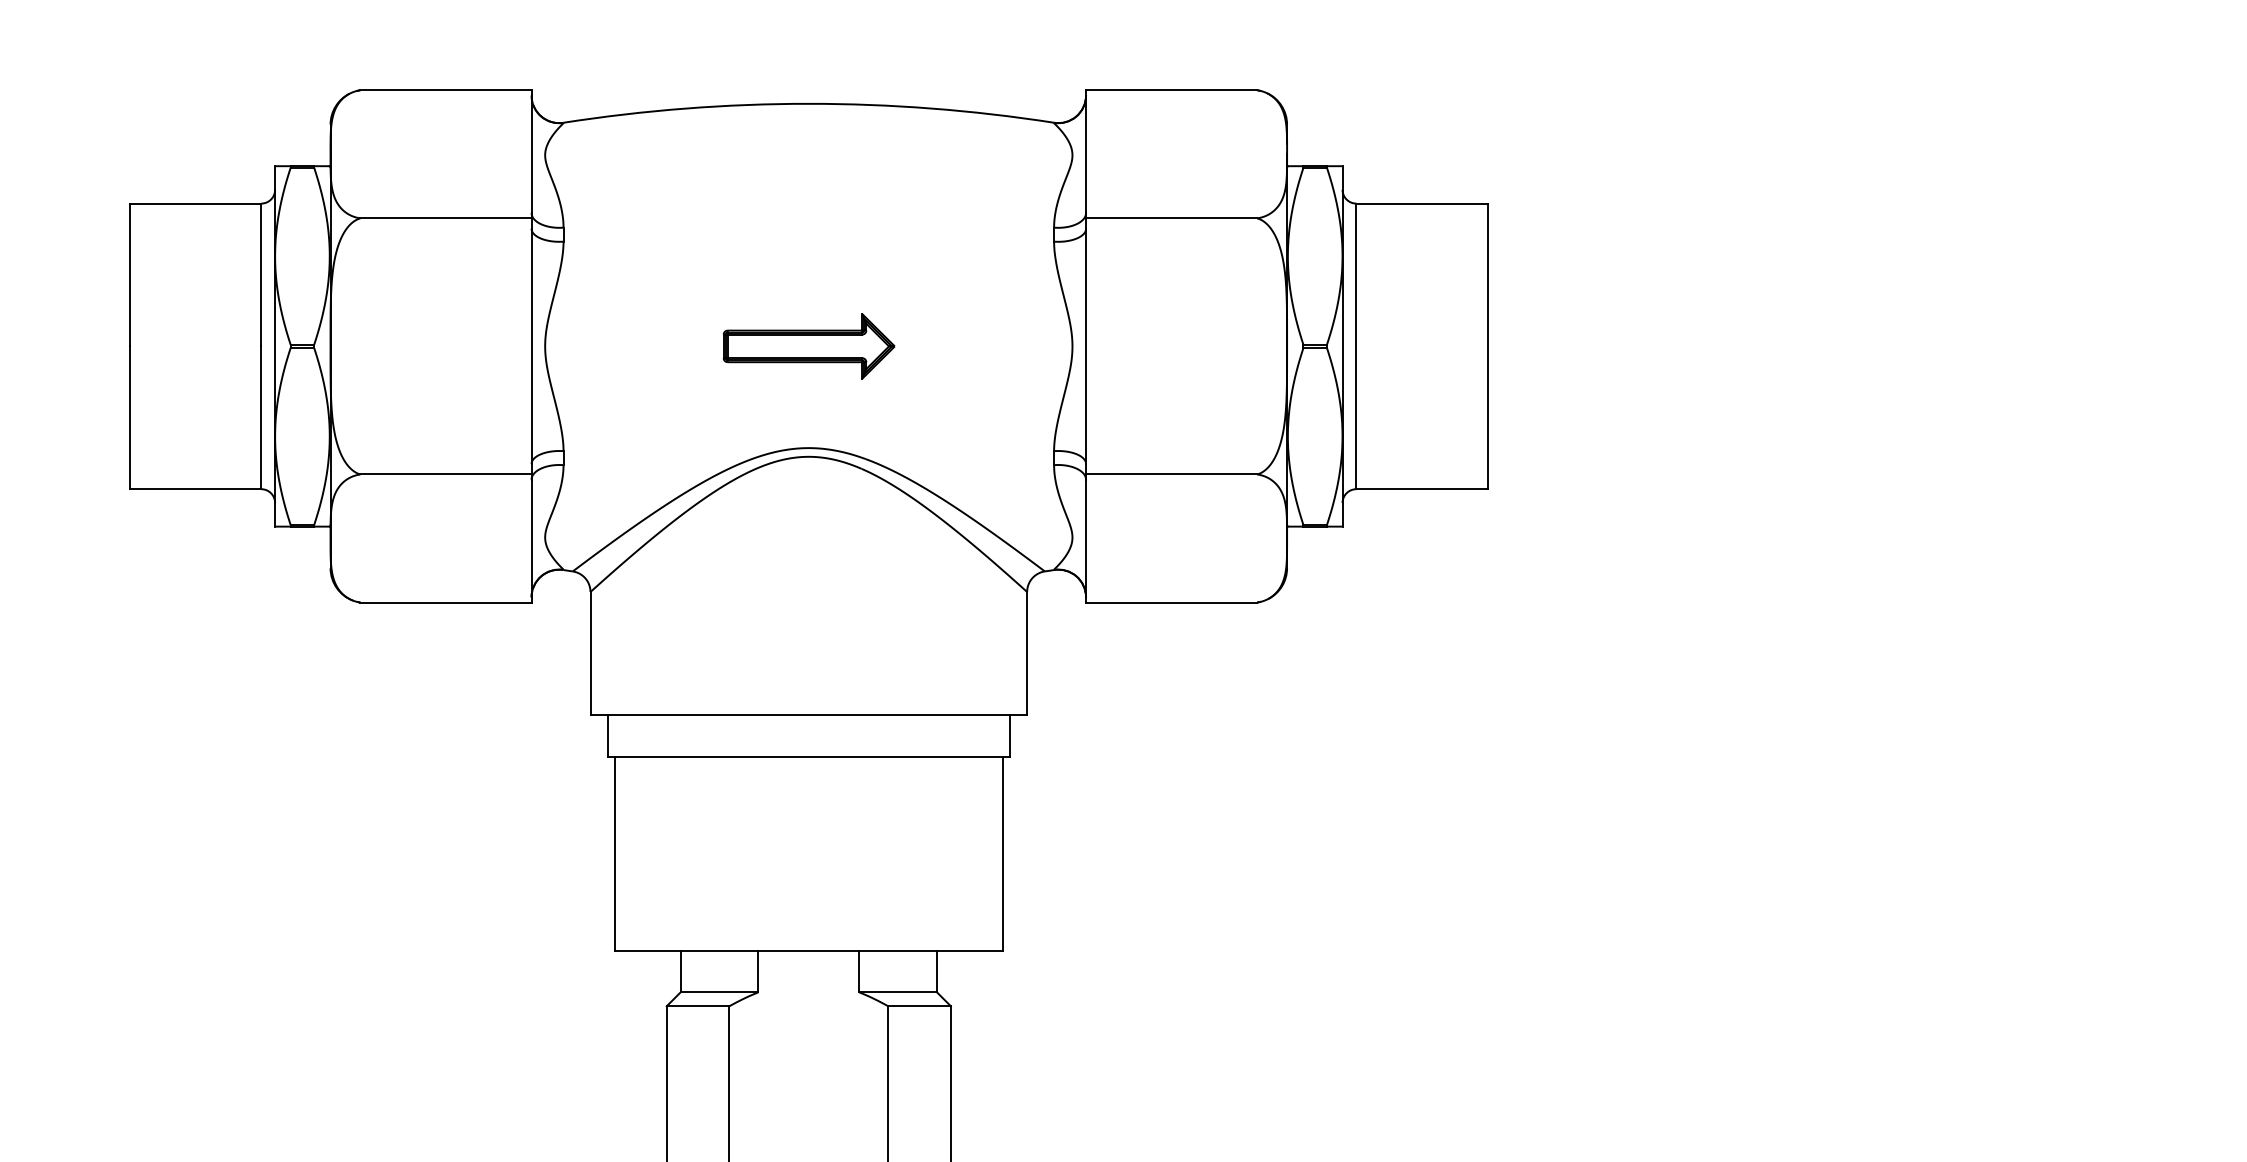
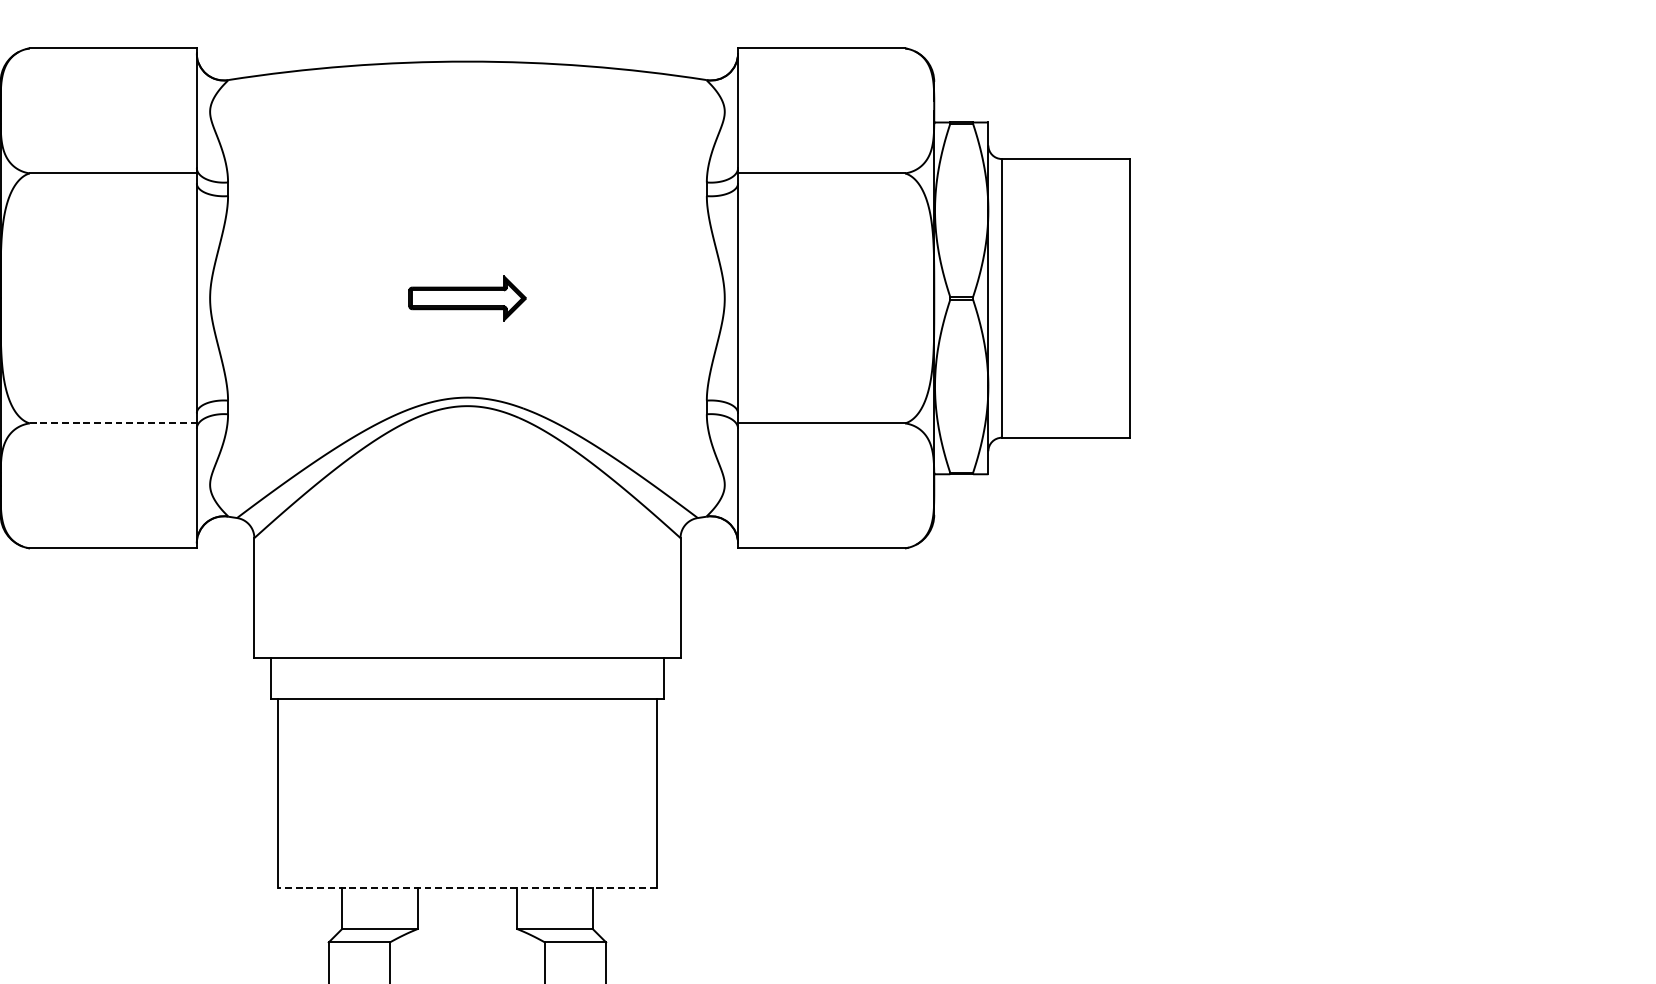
part: (808, 346) -> (467, 298), size x0.7
line: (445, 474) -> (112, 423), solid -> dashed
line: (808, 950) -> (467, 887), solid -> dashed

